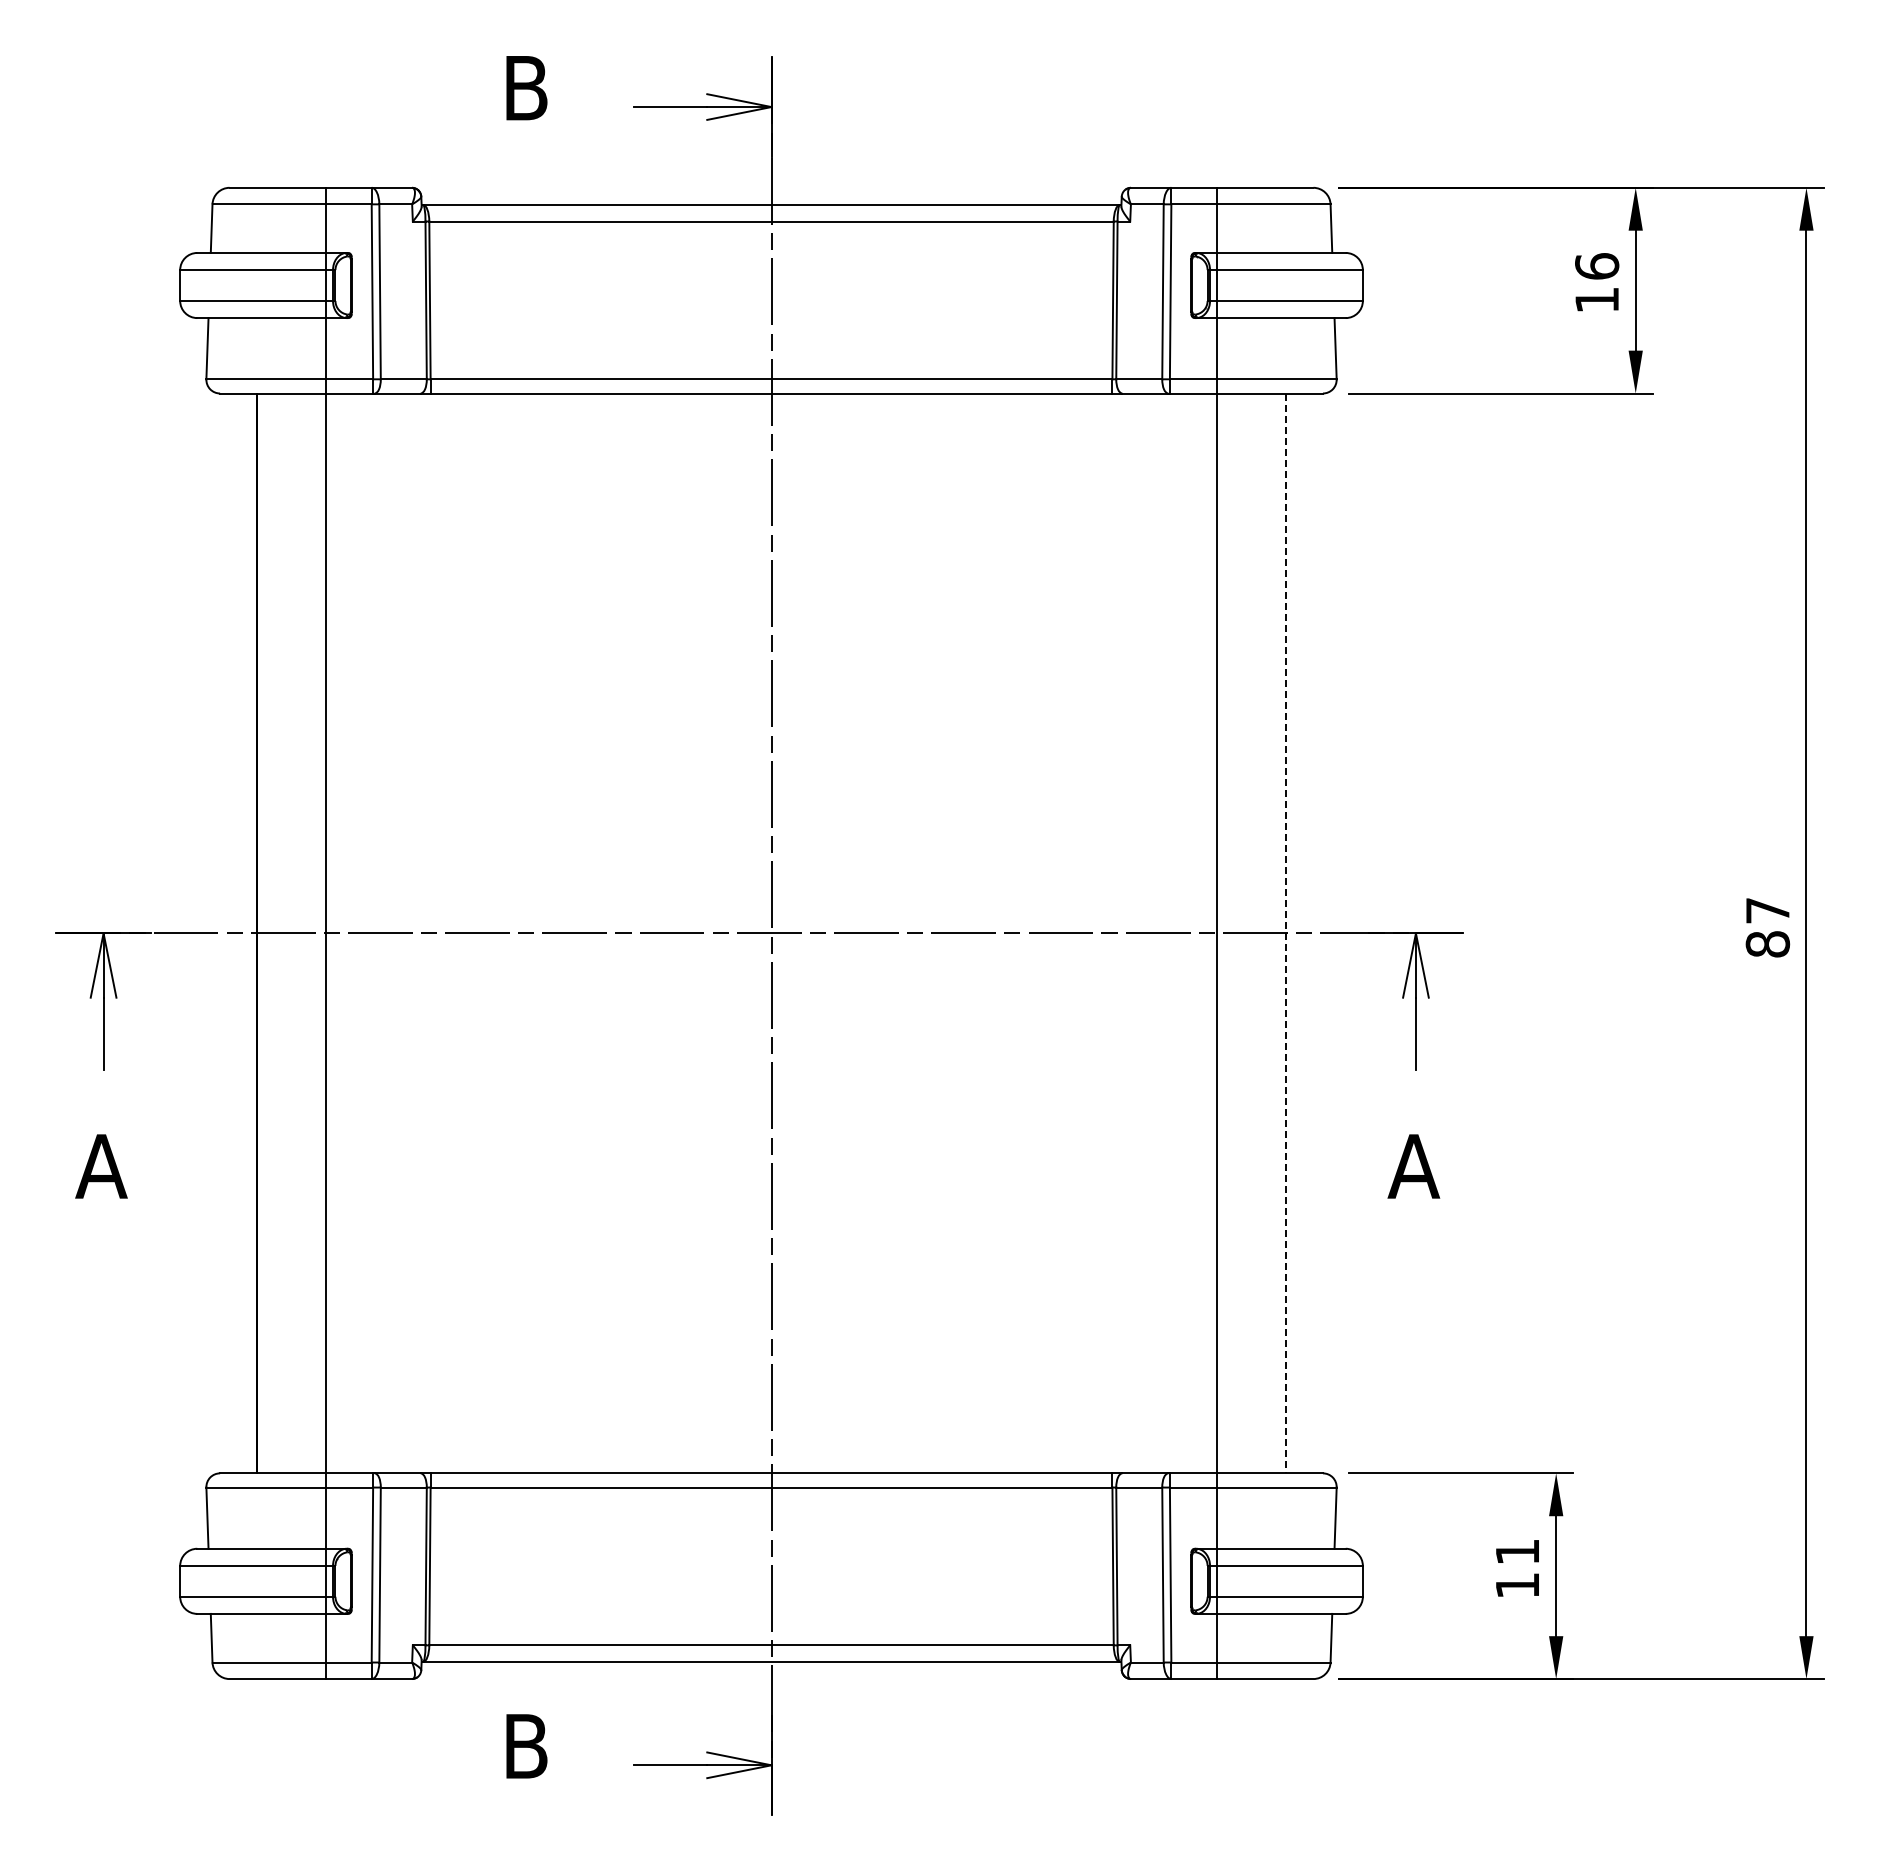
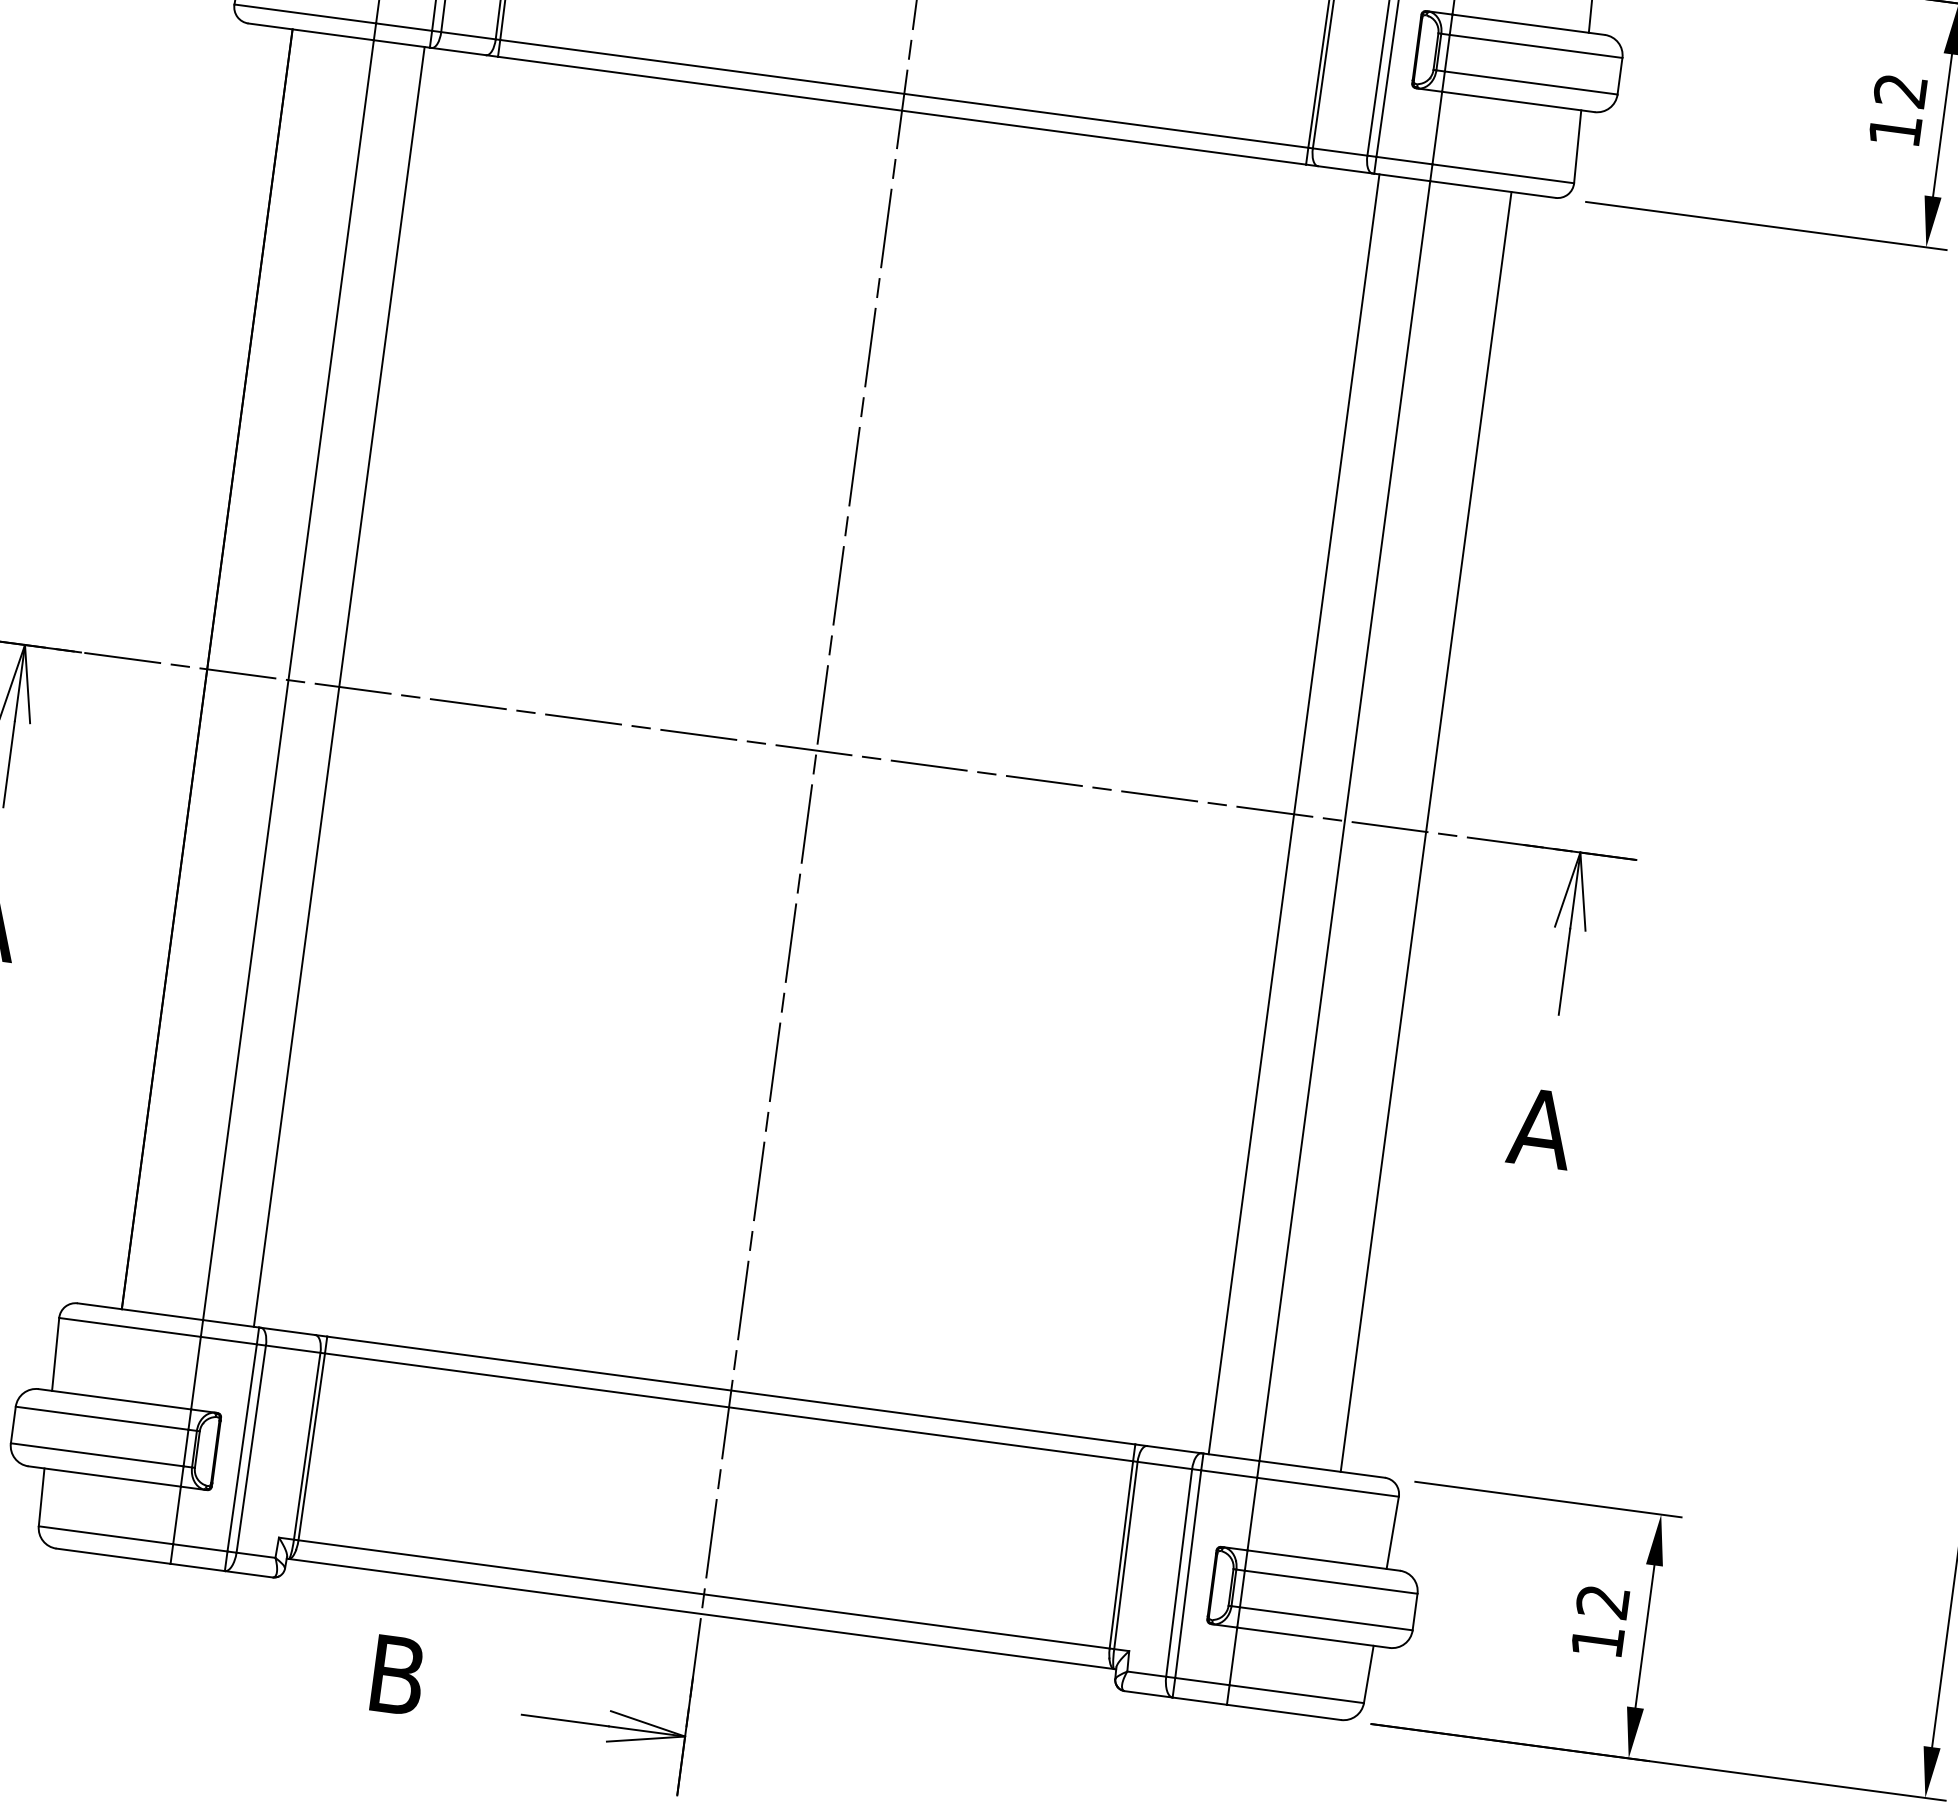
text: (1597, 266) -> (1901, 90), 16 -> 12
line: (368, 933) -> (338, 686), added
line: (1174, 933) -> (1294, 814), added
line: (1285, 933) -> (1425, 831), dashed -> solid
text: (1516, 1552) -> (1601, 1602), 11 -> 12

